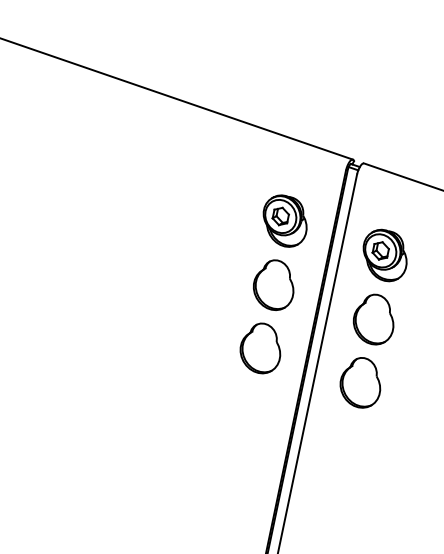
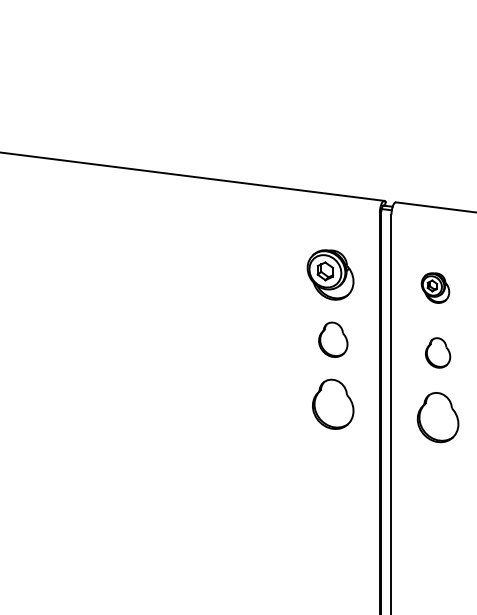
part: (385, 254) -> (435, 287), size x0.6
part: (274, 284) -> (333, 339), size x0.7
part: (373, 318) -> (437, 352), size x0.6

